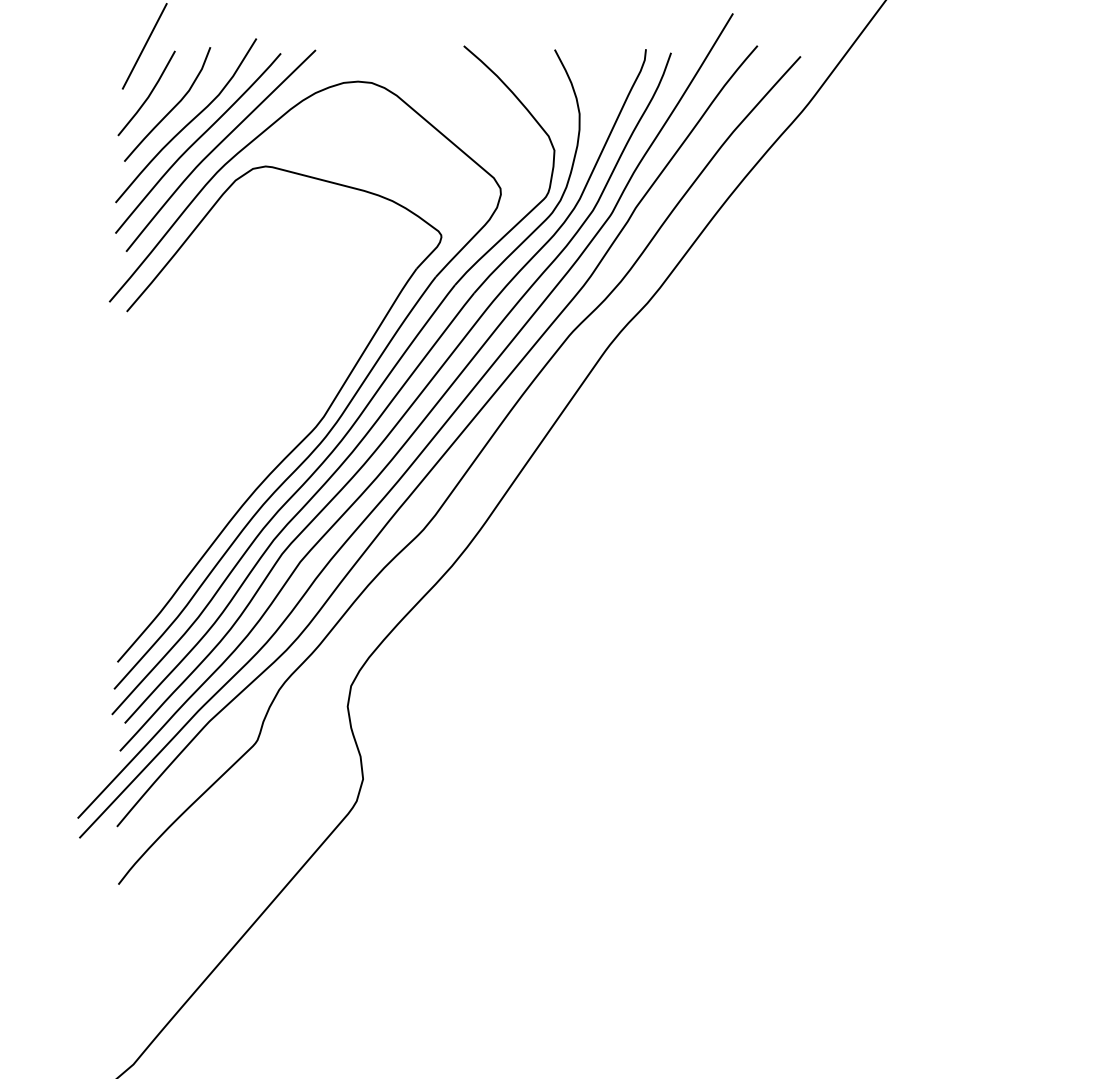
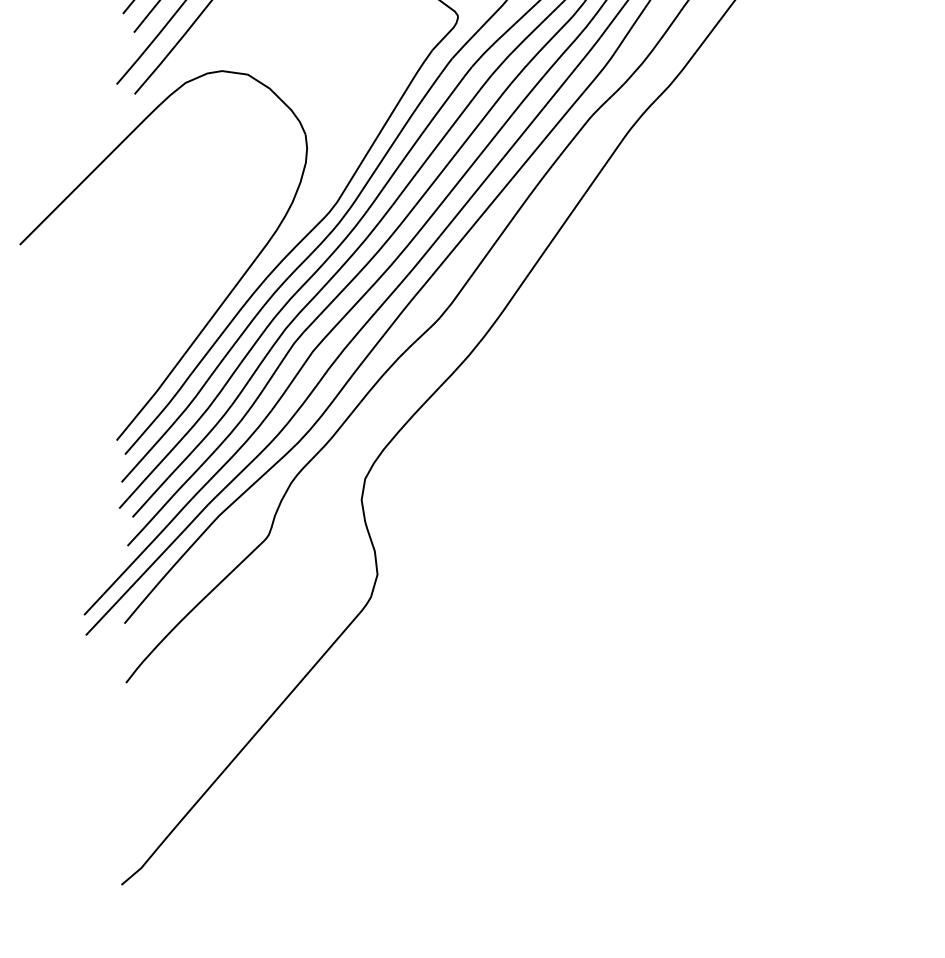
part: (214, 510) -> (224, 298), added

